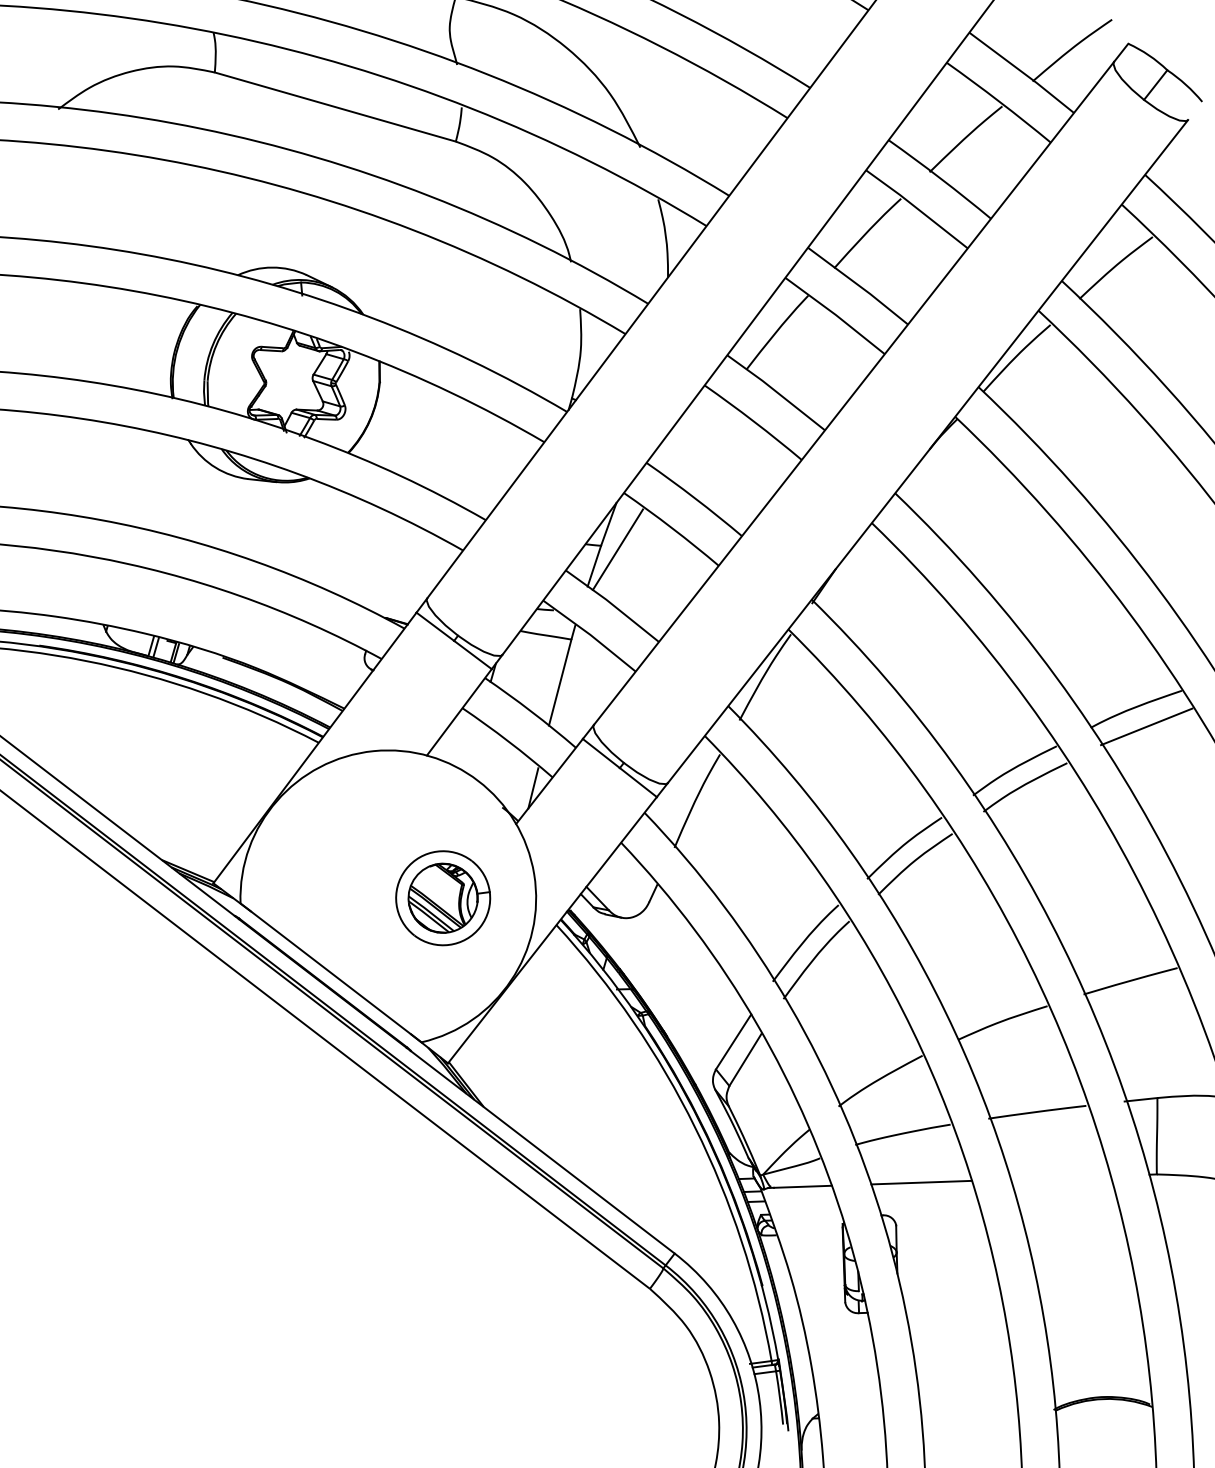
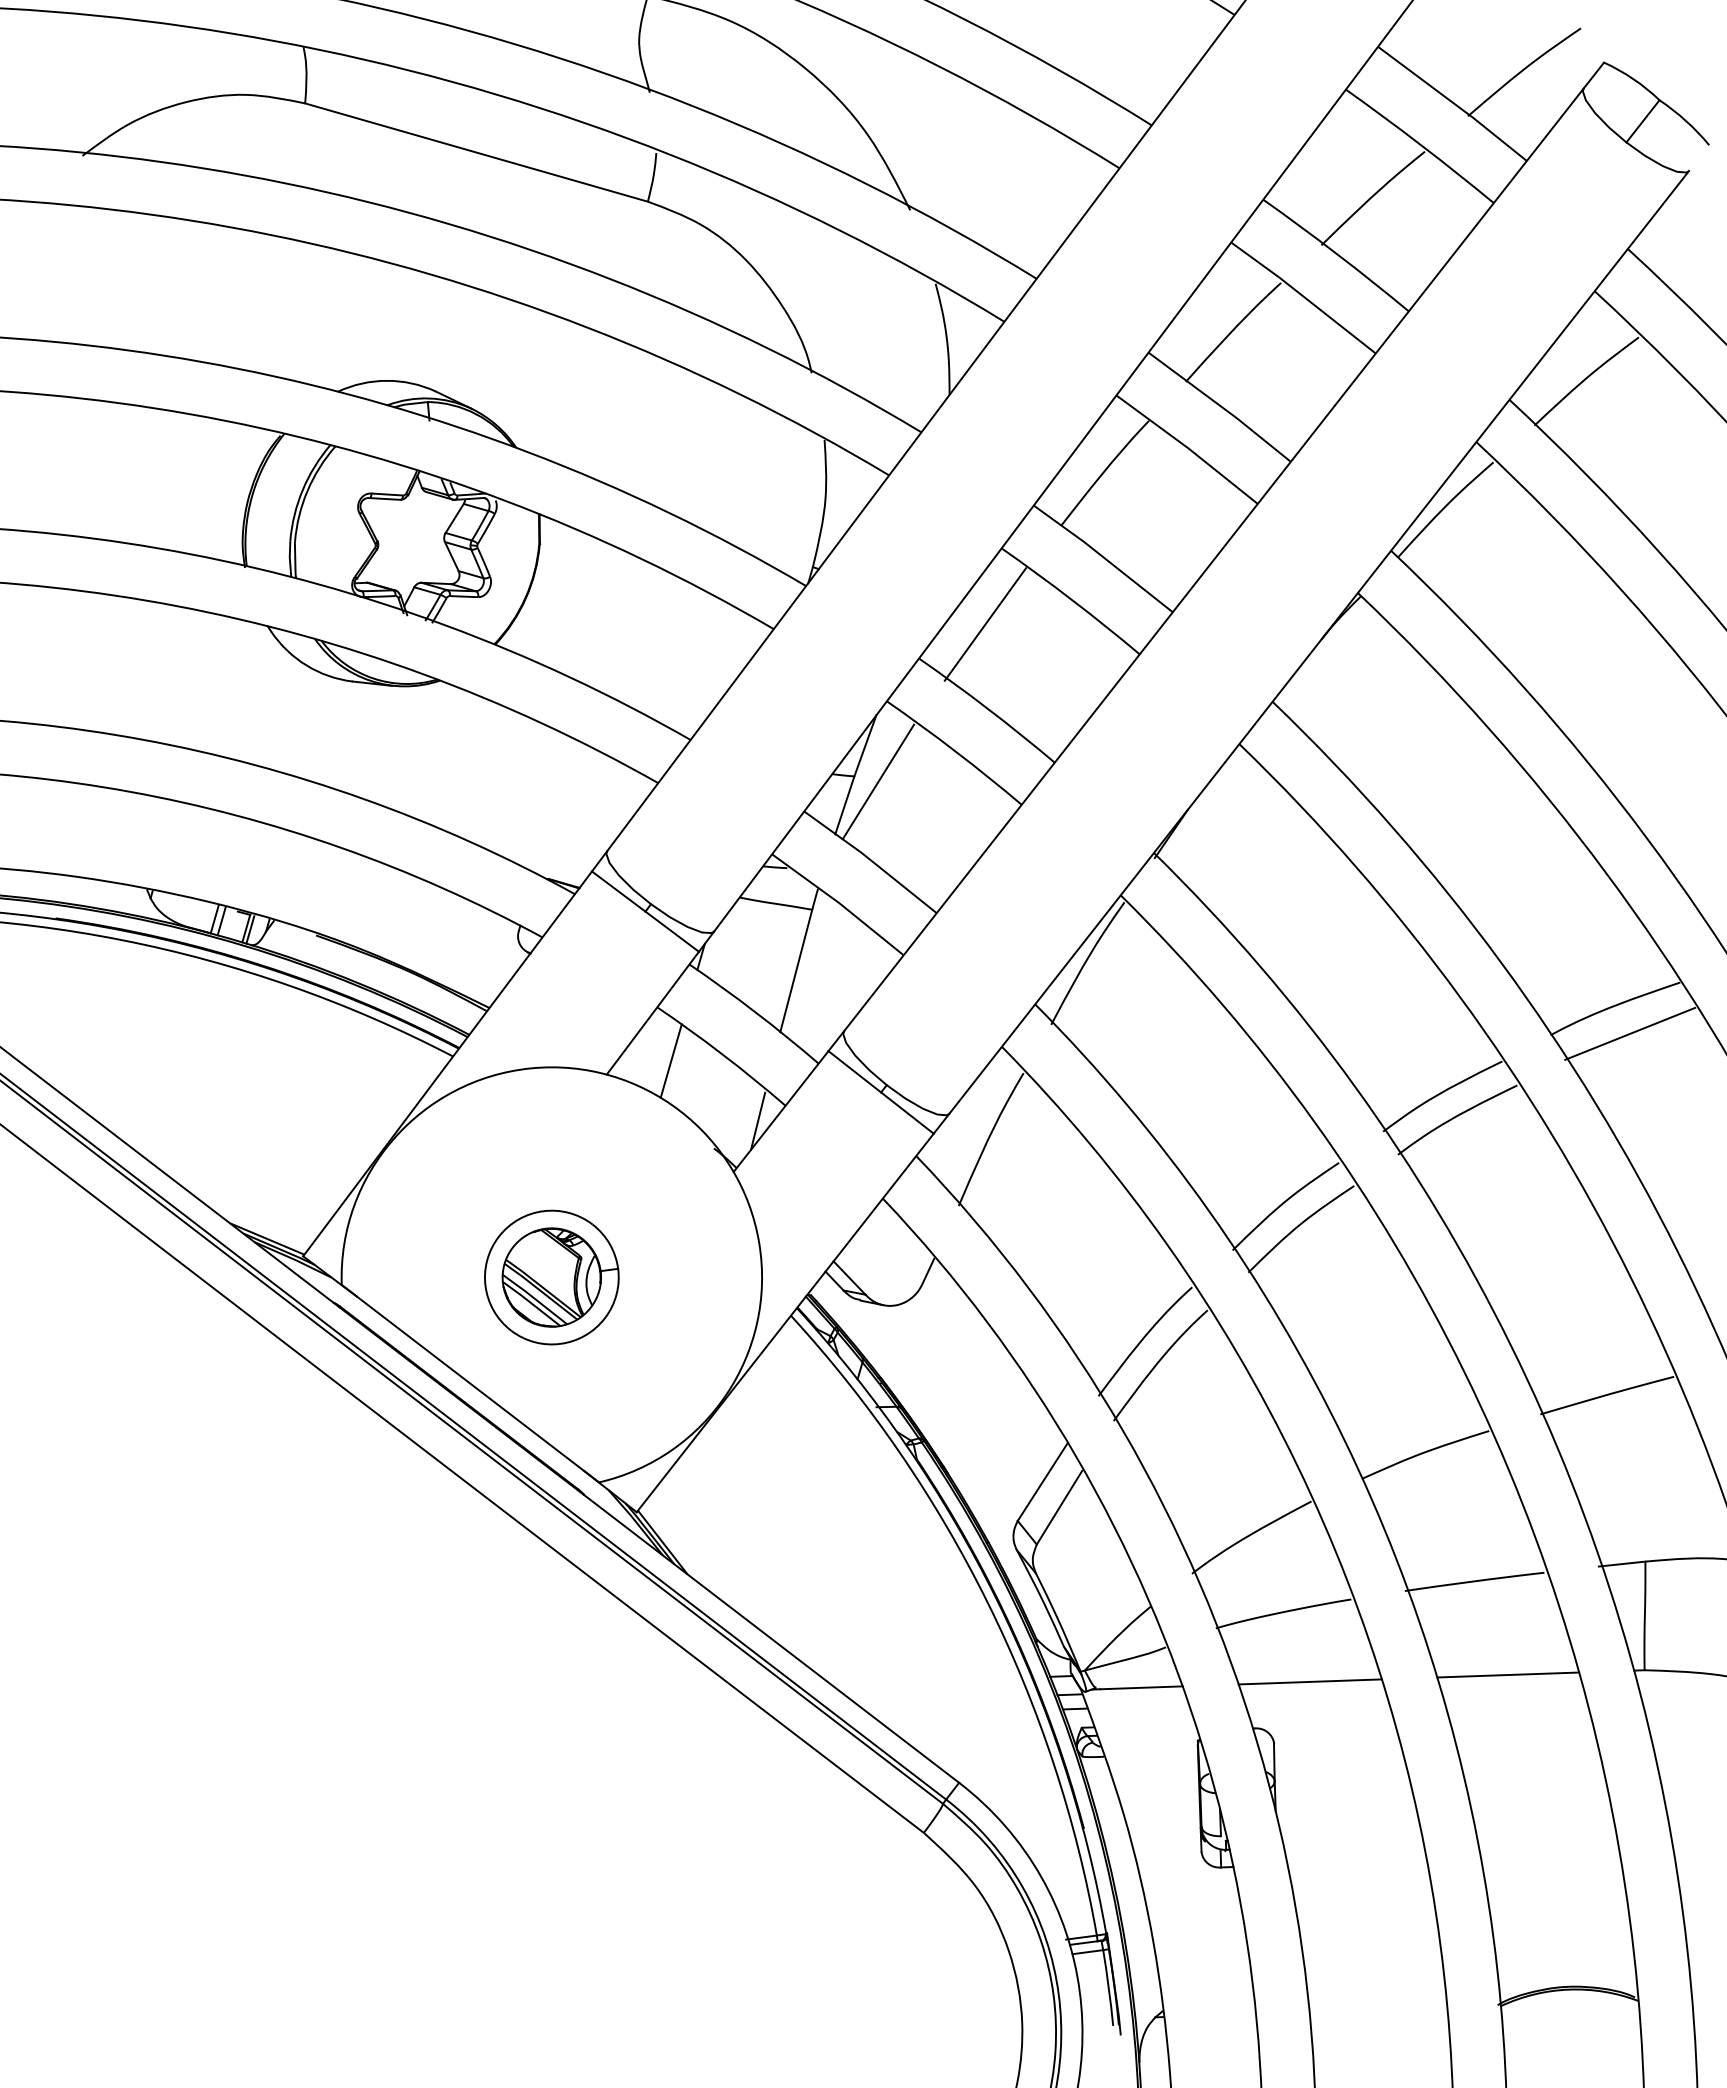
line: (693, 438) -> (985, 624), added
line: (471, 745) -> (670, 1060), added
part: (442, 898) -> (551, 1277), moved
line: (1061, 1177) -> (1508, 1674), added

